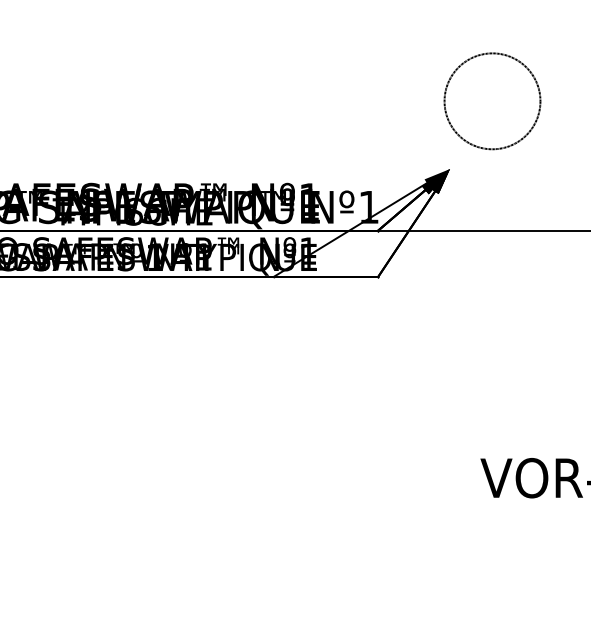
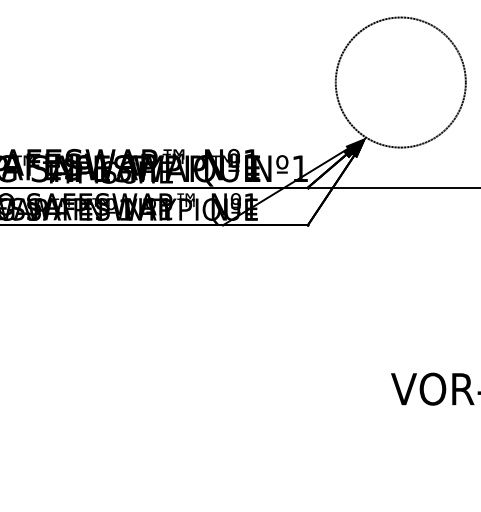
circle: (492, 101) -> (400, 82), size x1.67

